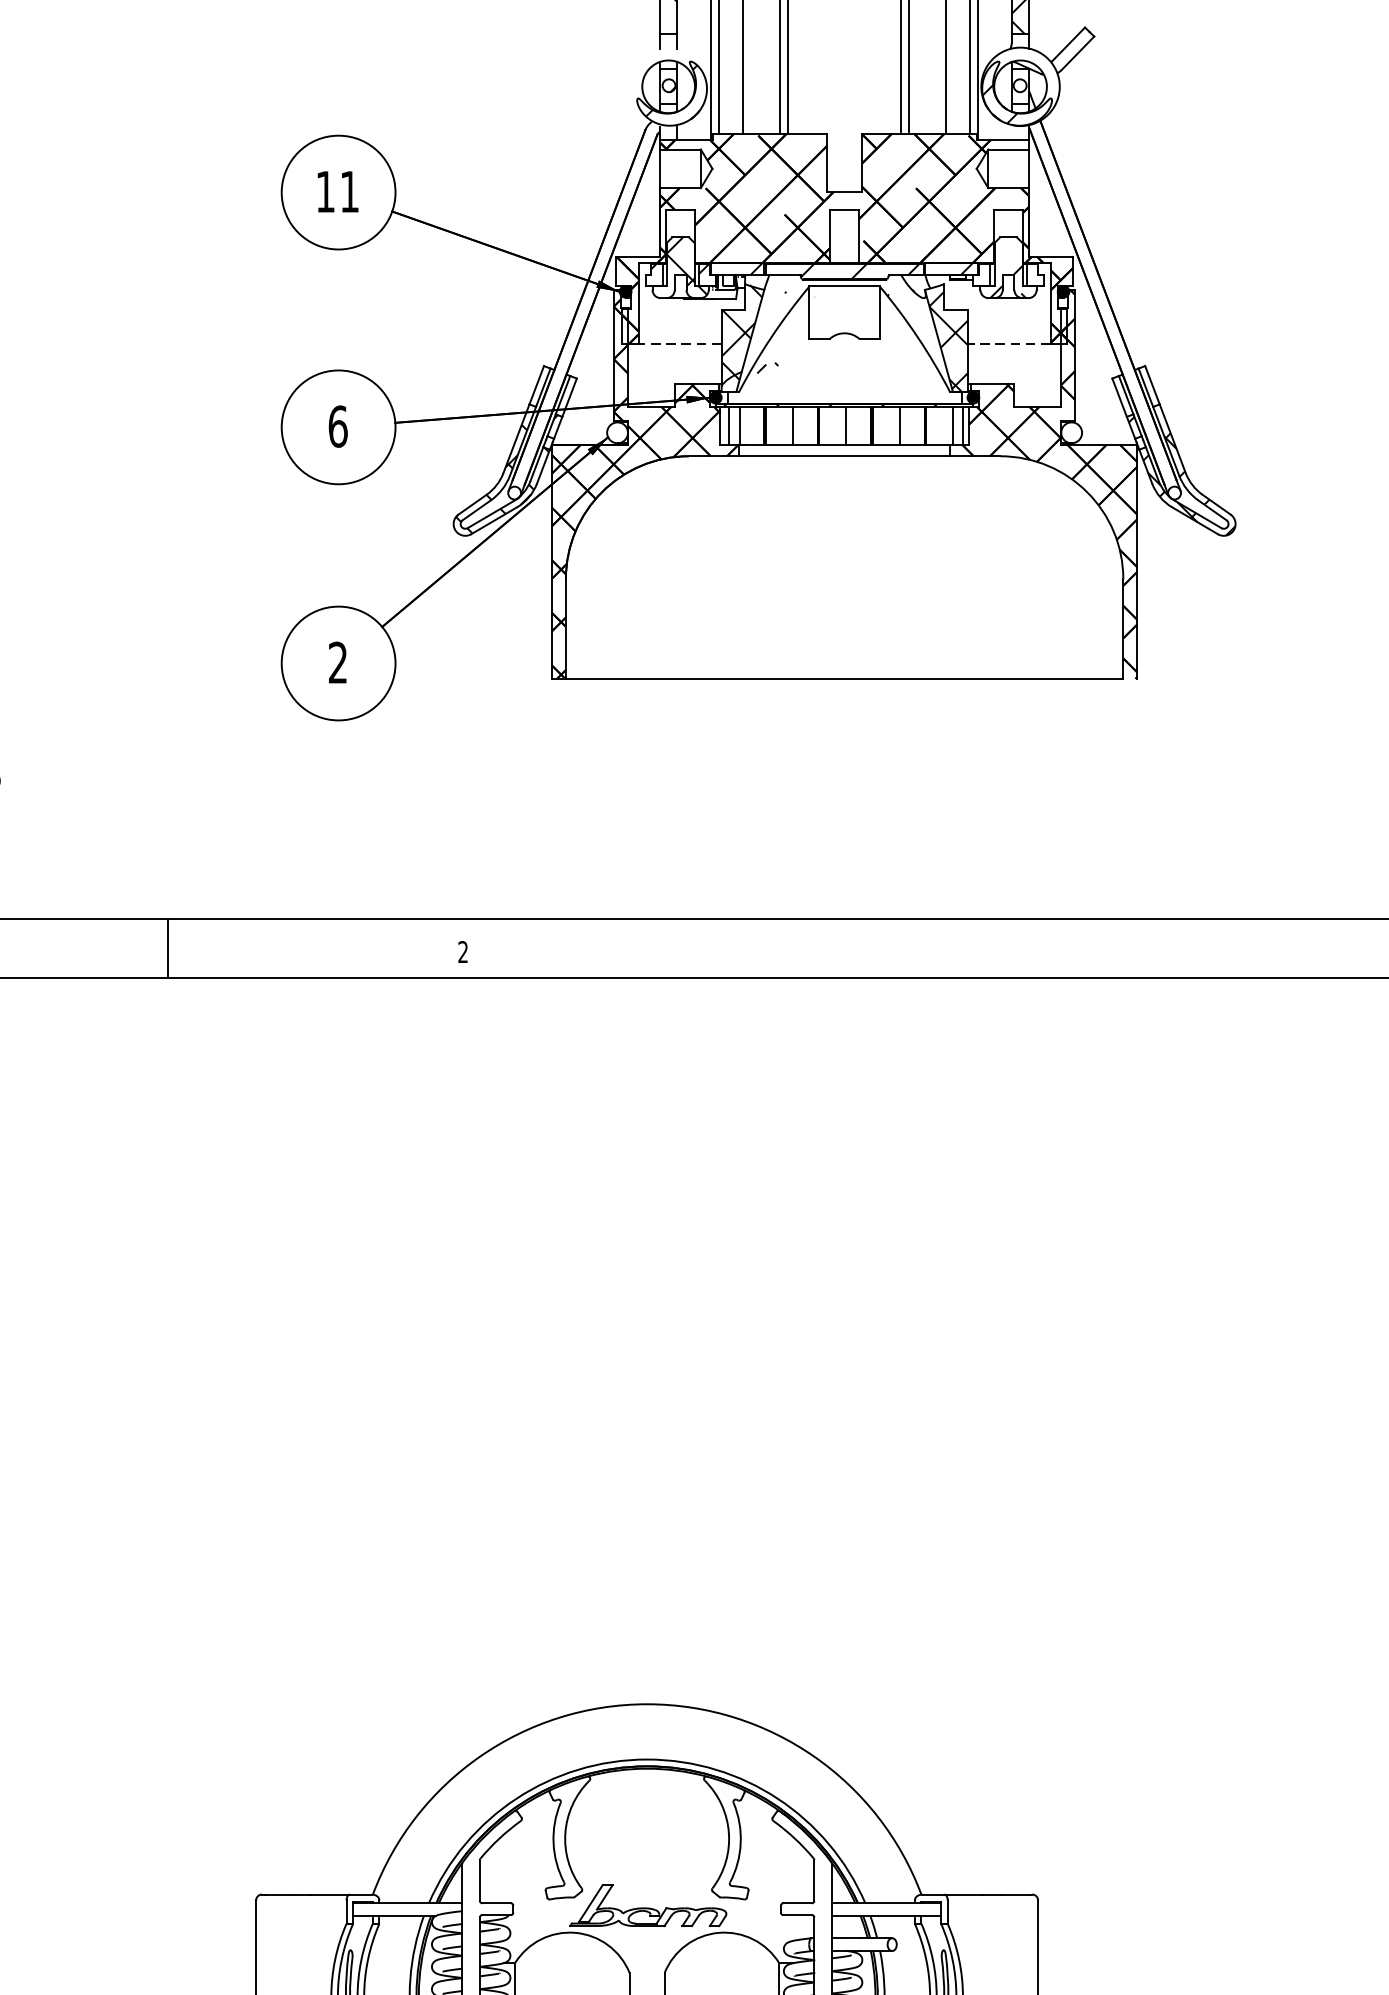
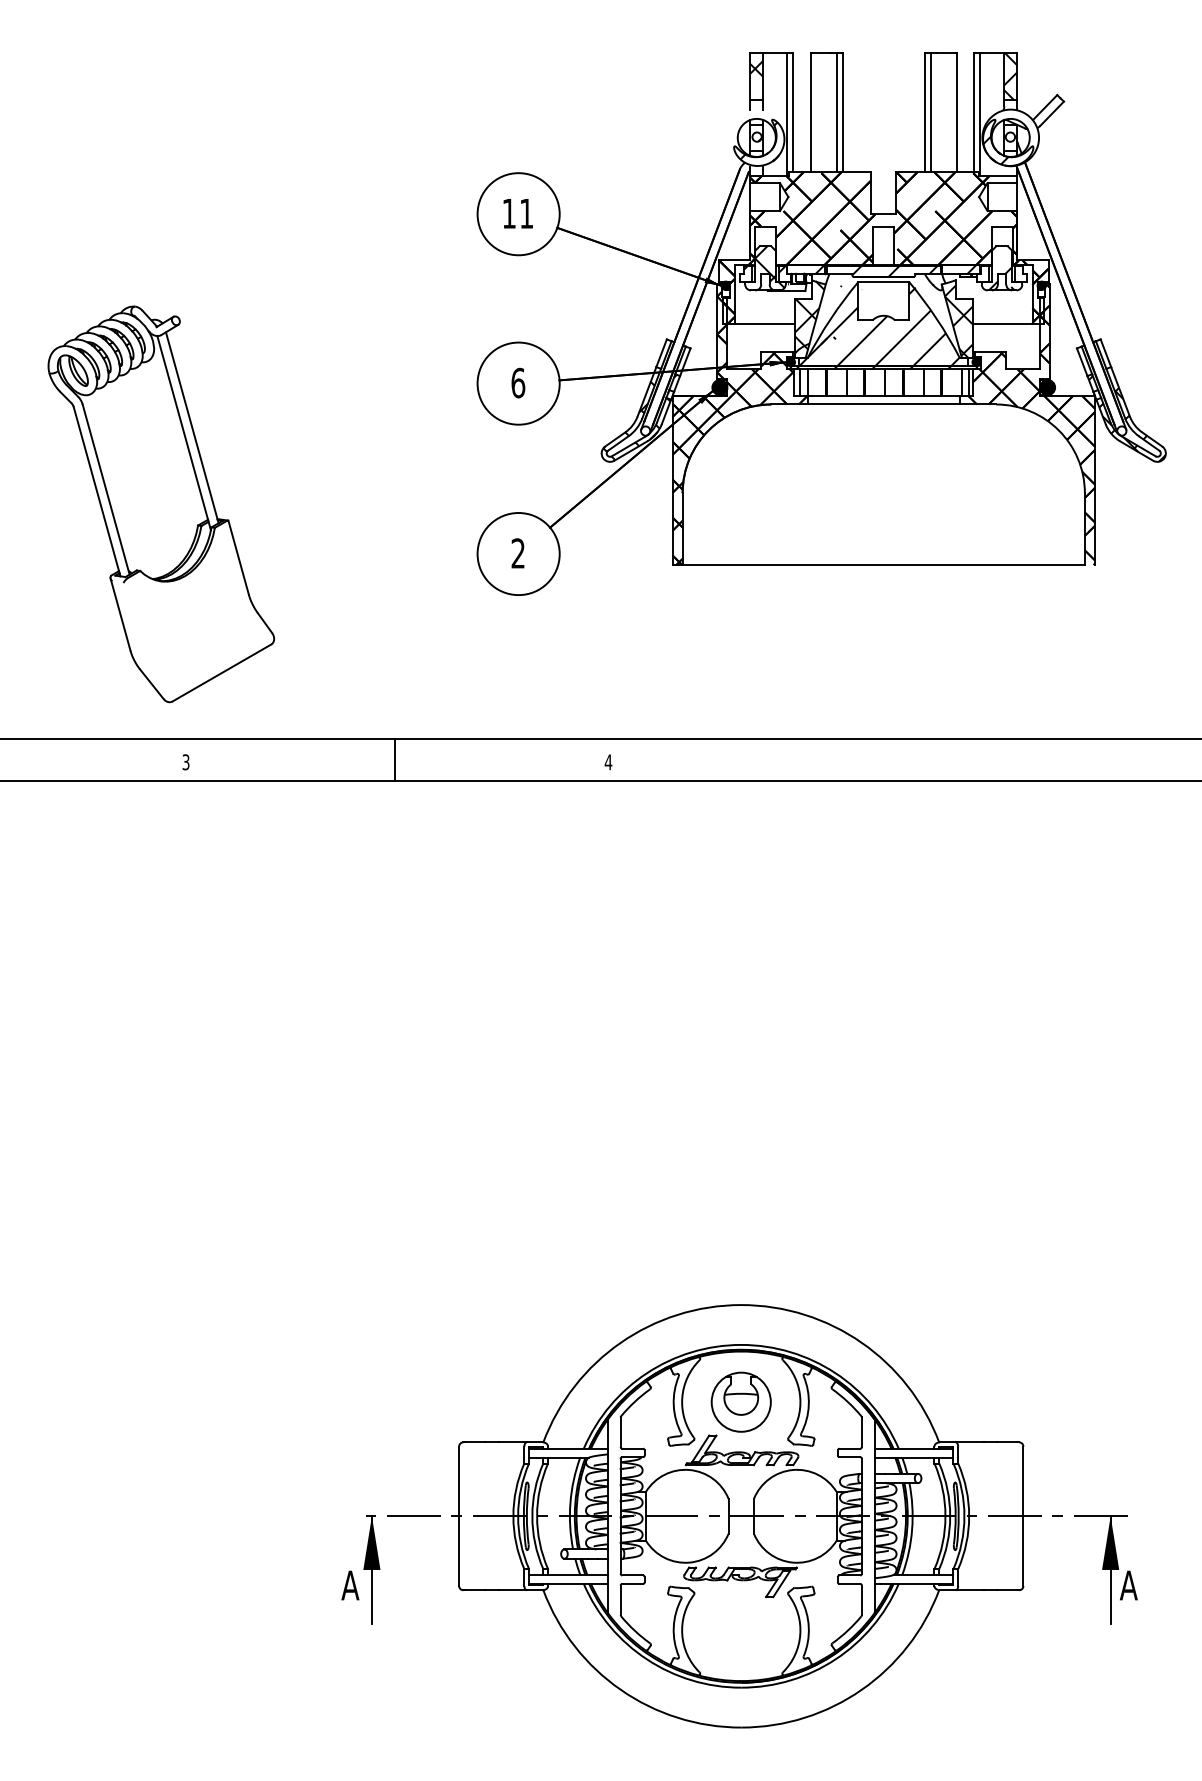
line: (680, 344) -> (765, 323), dashed -> solid
line: (1009, 344) -> (1002, 323), dashed -> solid
hatch: (838, 349) -> (879, 327), added
fill: (616, 432) -> (719, 387), added
fill: (1071, 432) -> (1047, 387), added
text: (463, 952) -> (608, 762), 2 -> 4
part: (646, 1837) -> (740, 1401), added

